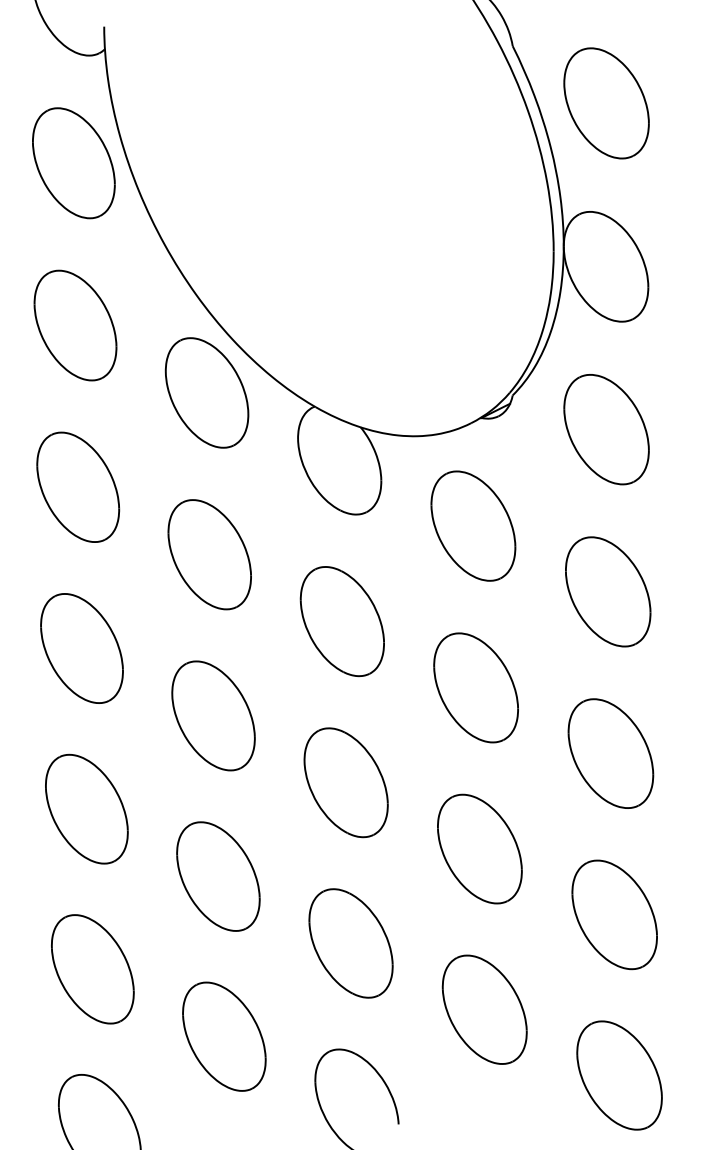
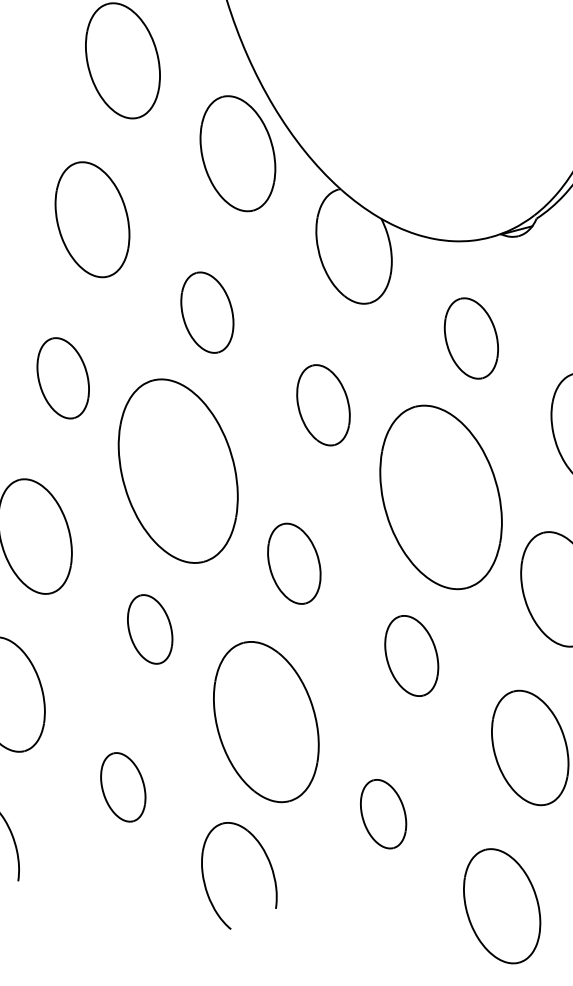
part: (473, 525) -> (471, 337), size x0.7
part: (209, 554) -> (207, 312), size x0.7
part: (341, 621) -> (322, 404), size x0.7
part: (81, 648) -> (62, 378), size x0.7
part: (475, 687) -> (440, 496), size x1.6
part: (213, 715) -> (178, 470), size x1.6
part: (345, 782) -> (293, 563), size x0.7
part: (479, 848) -> (411, 655), size x0.7
part: (218, 876) -> (150, 629), size x0.6
part: (350, 943) -> (265, 721), size x1.4
part: (484, 1009) -> (383, 813), size x0.6
part: (224, 1036) -> (123, 787), size x0.6

